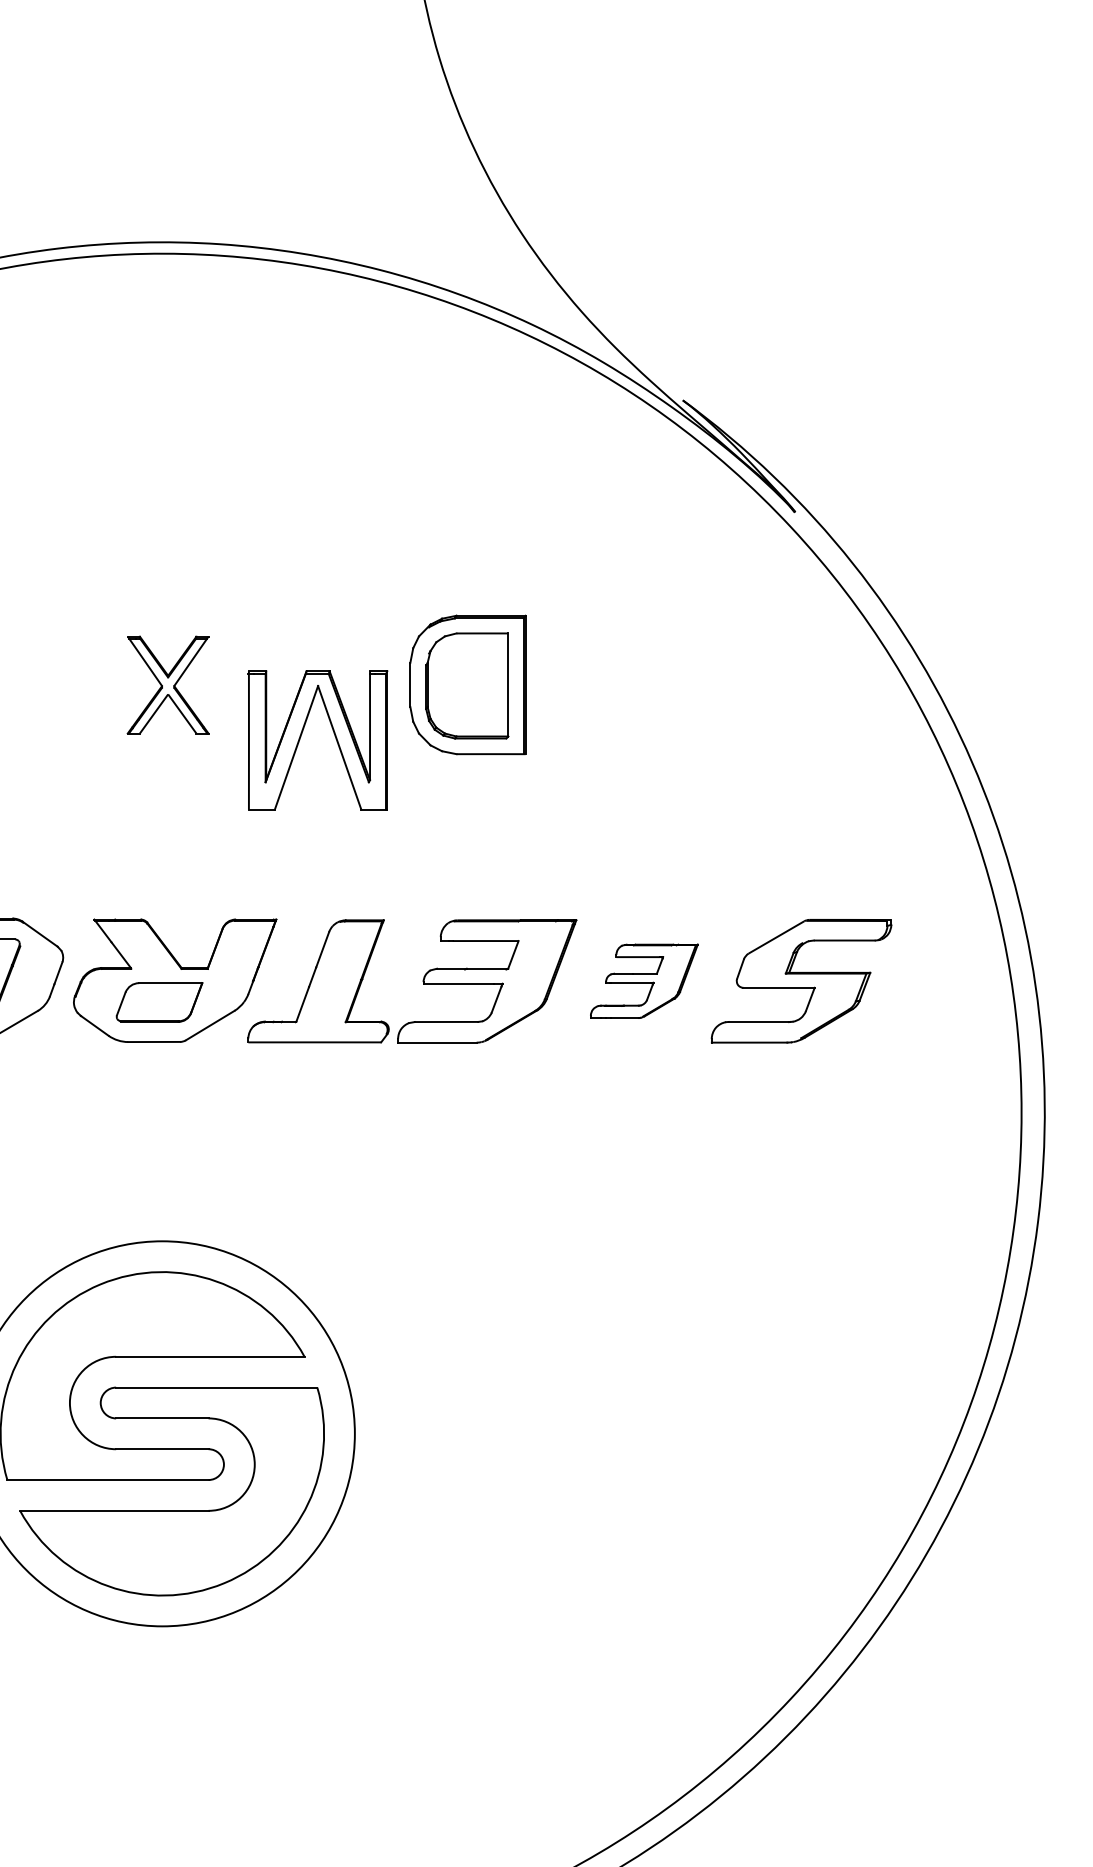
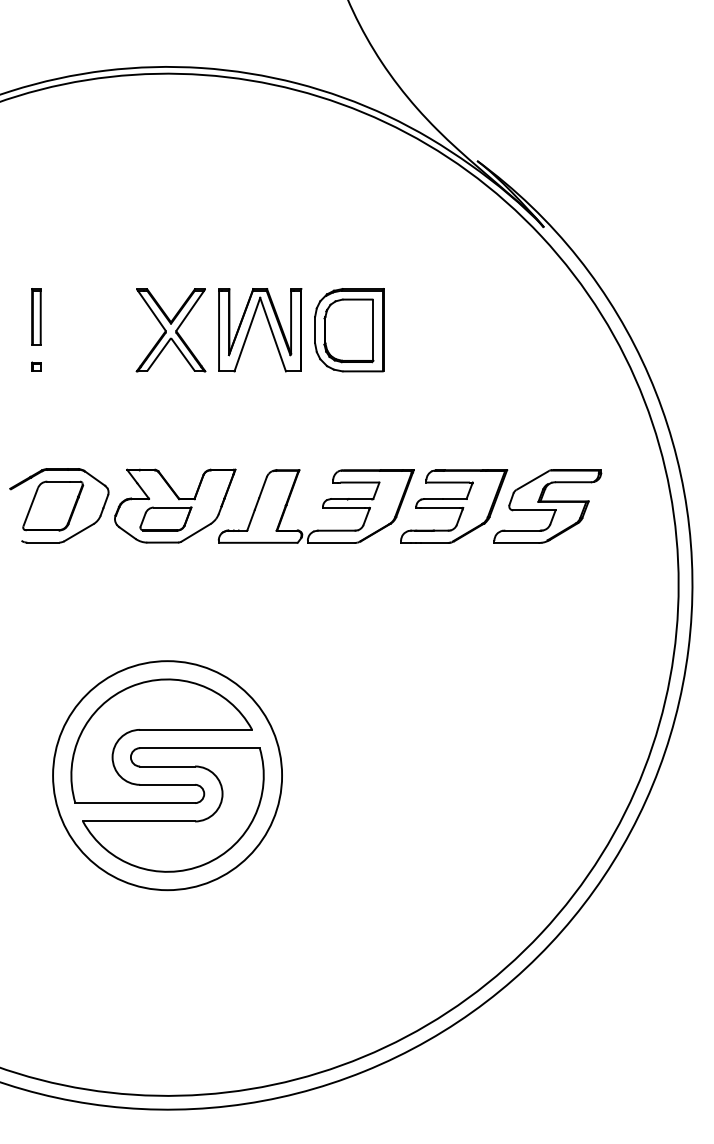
part: (167, 685) -> (170, 330), size x1.43
part: (333, 735) -> (269, 327), moved
part: (644, 981) -> (454, 506), size x1.67

